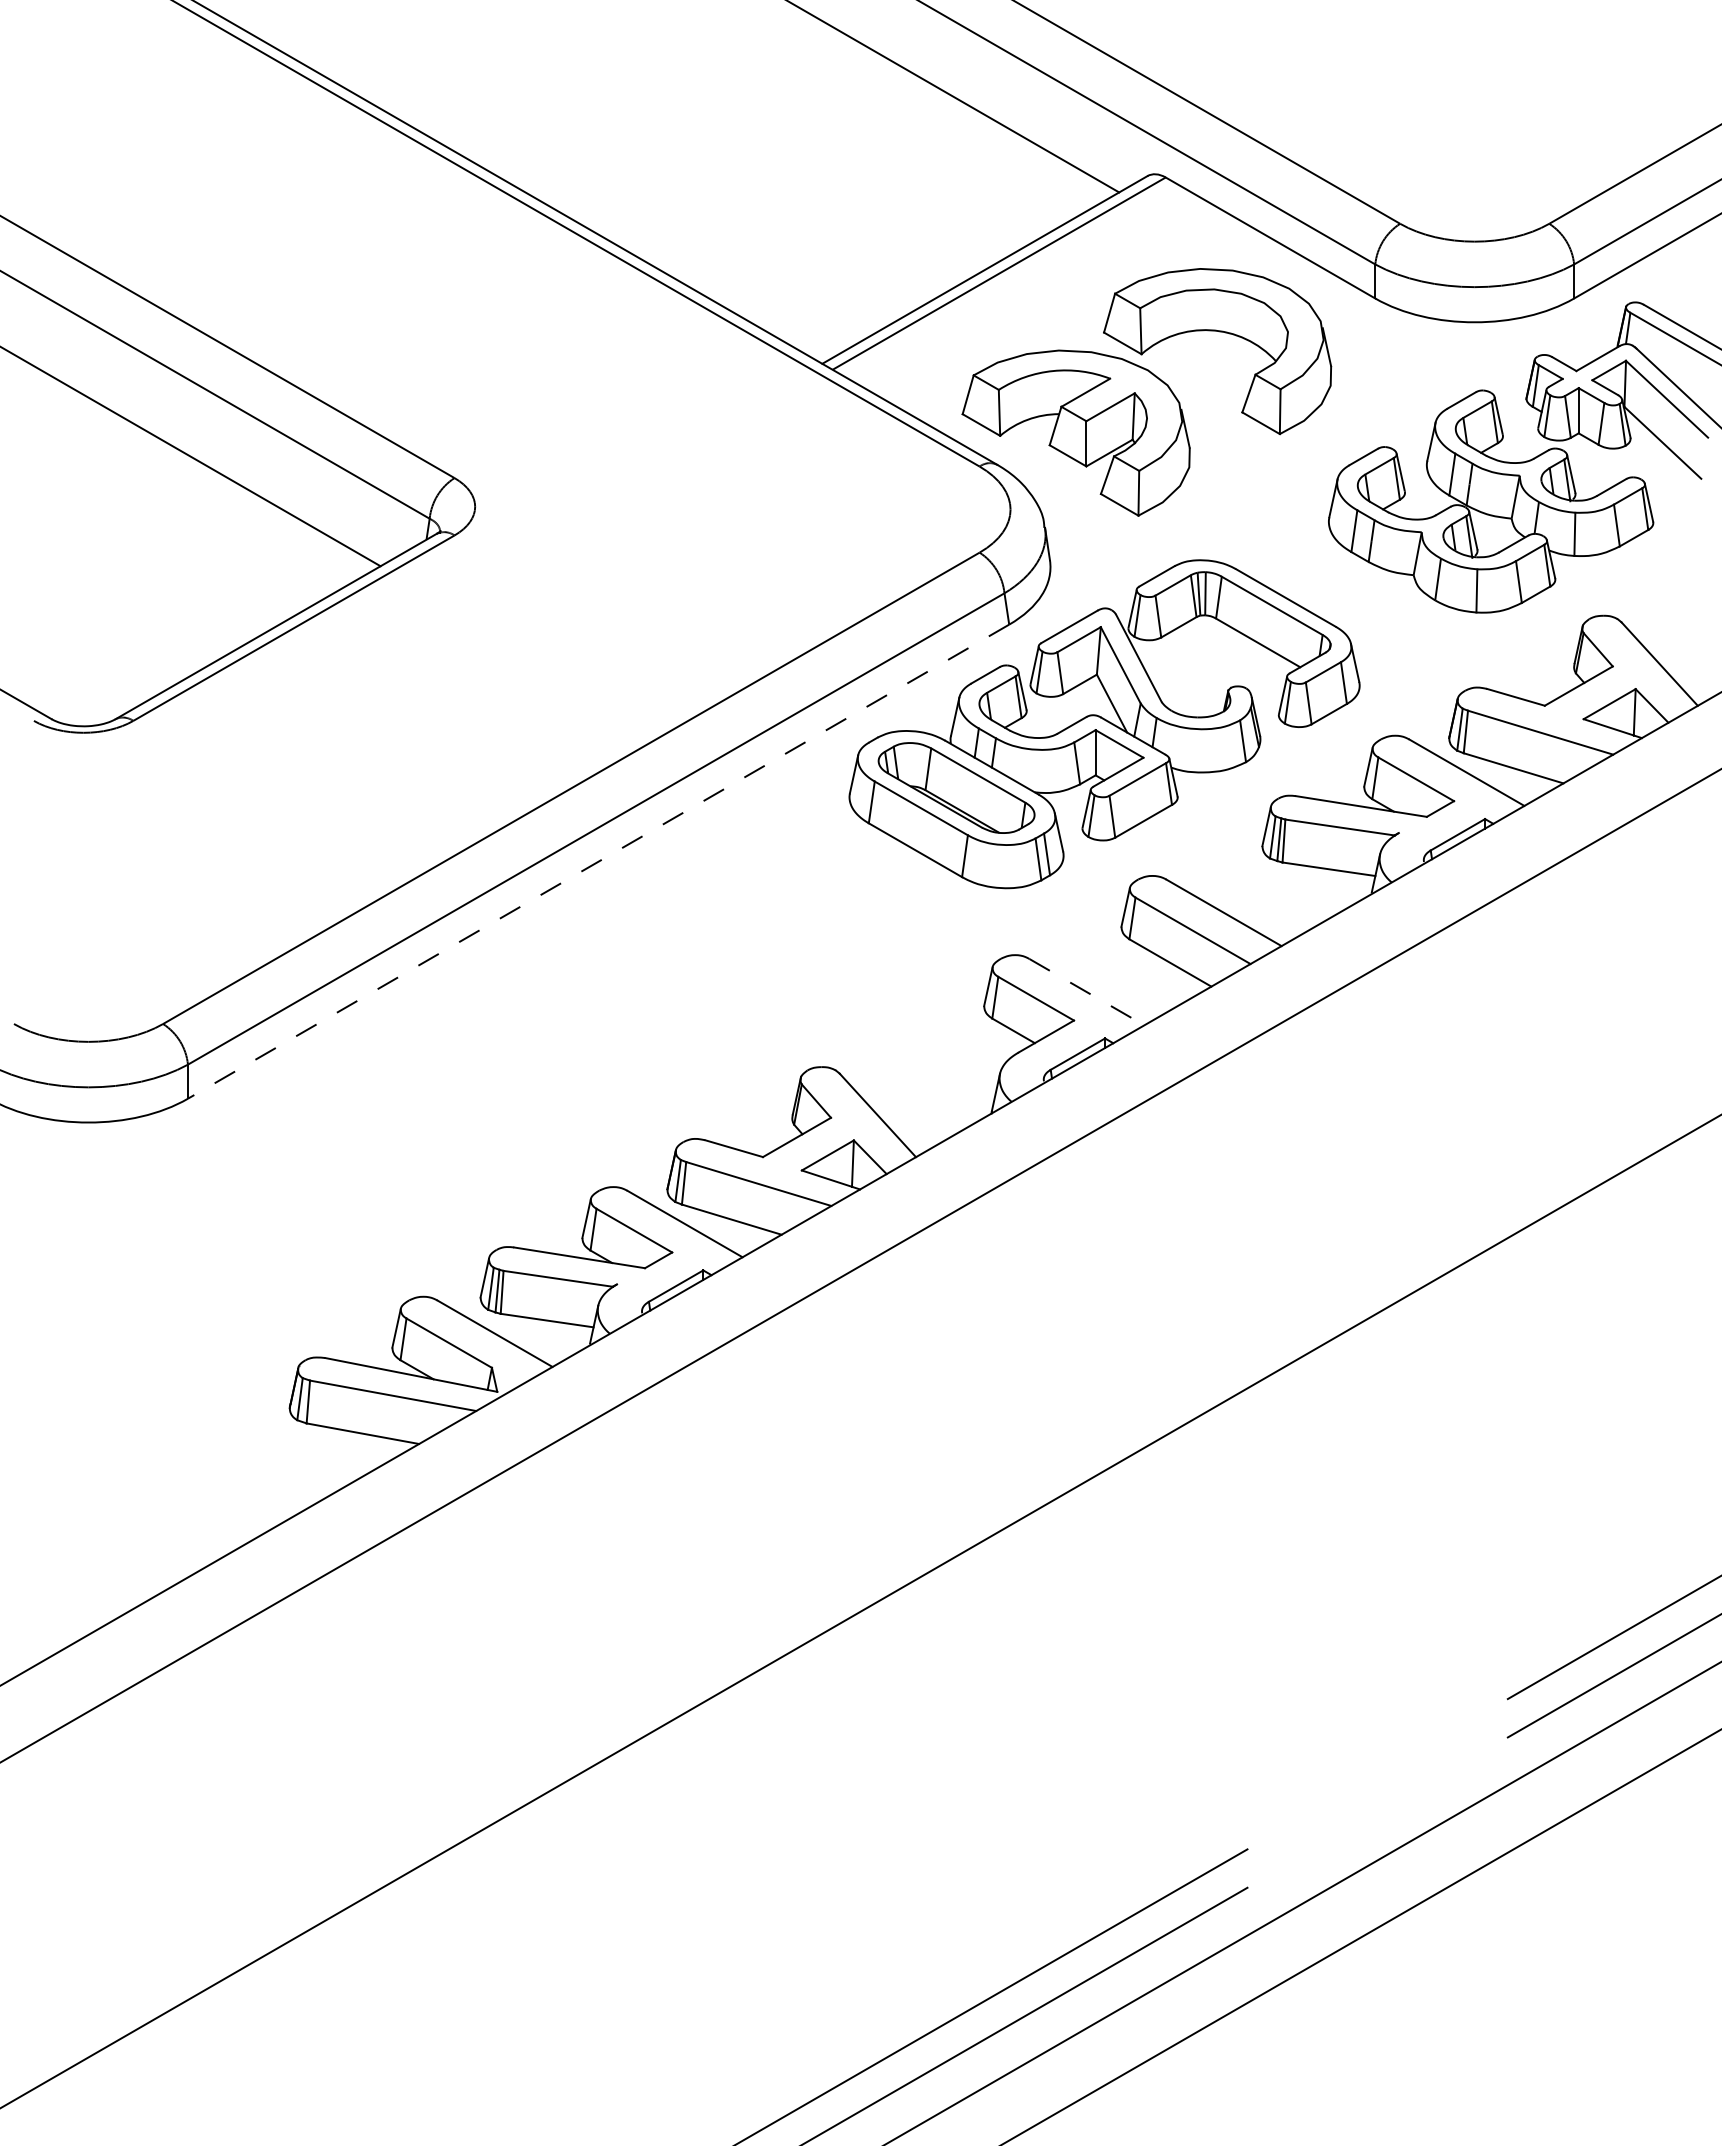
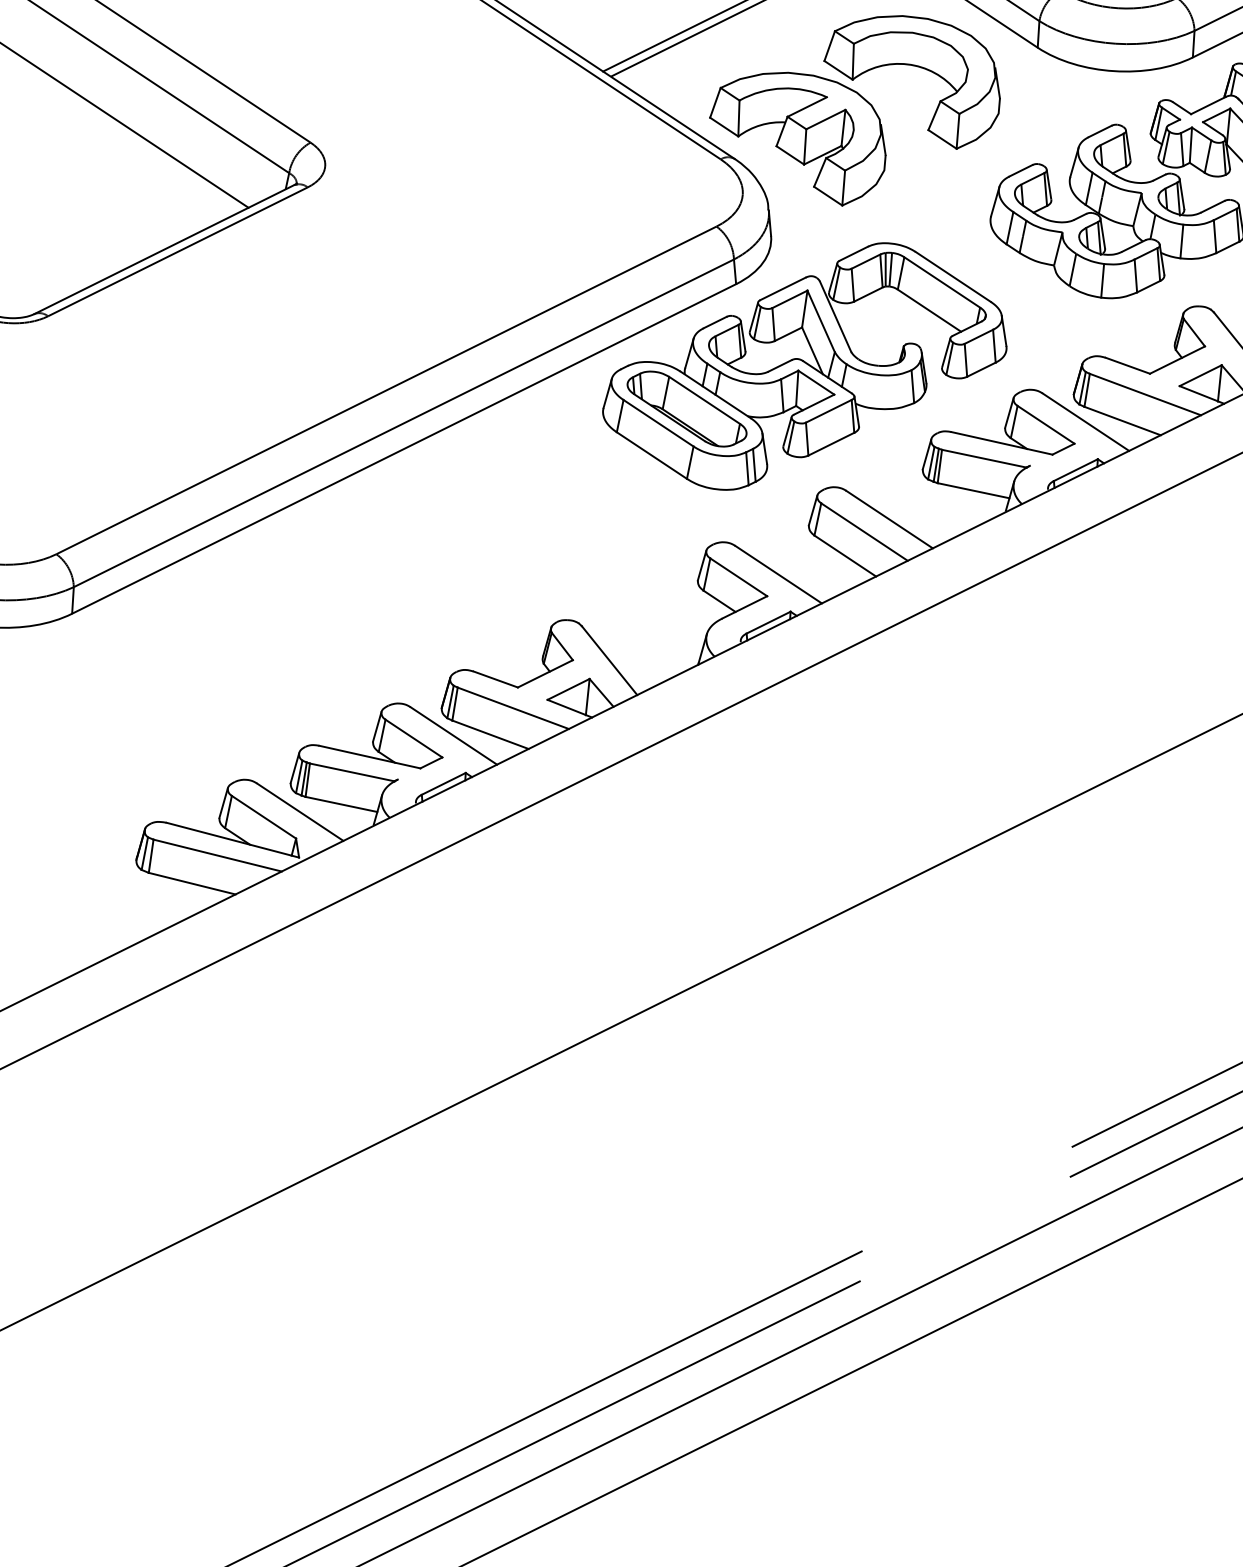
line: (598, 861) -> (404, 448), dashed -> solid
line: (1087, 992) -> (779, 575), dashed -> solid

